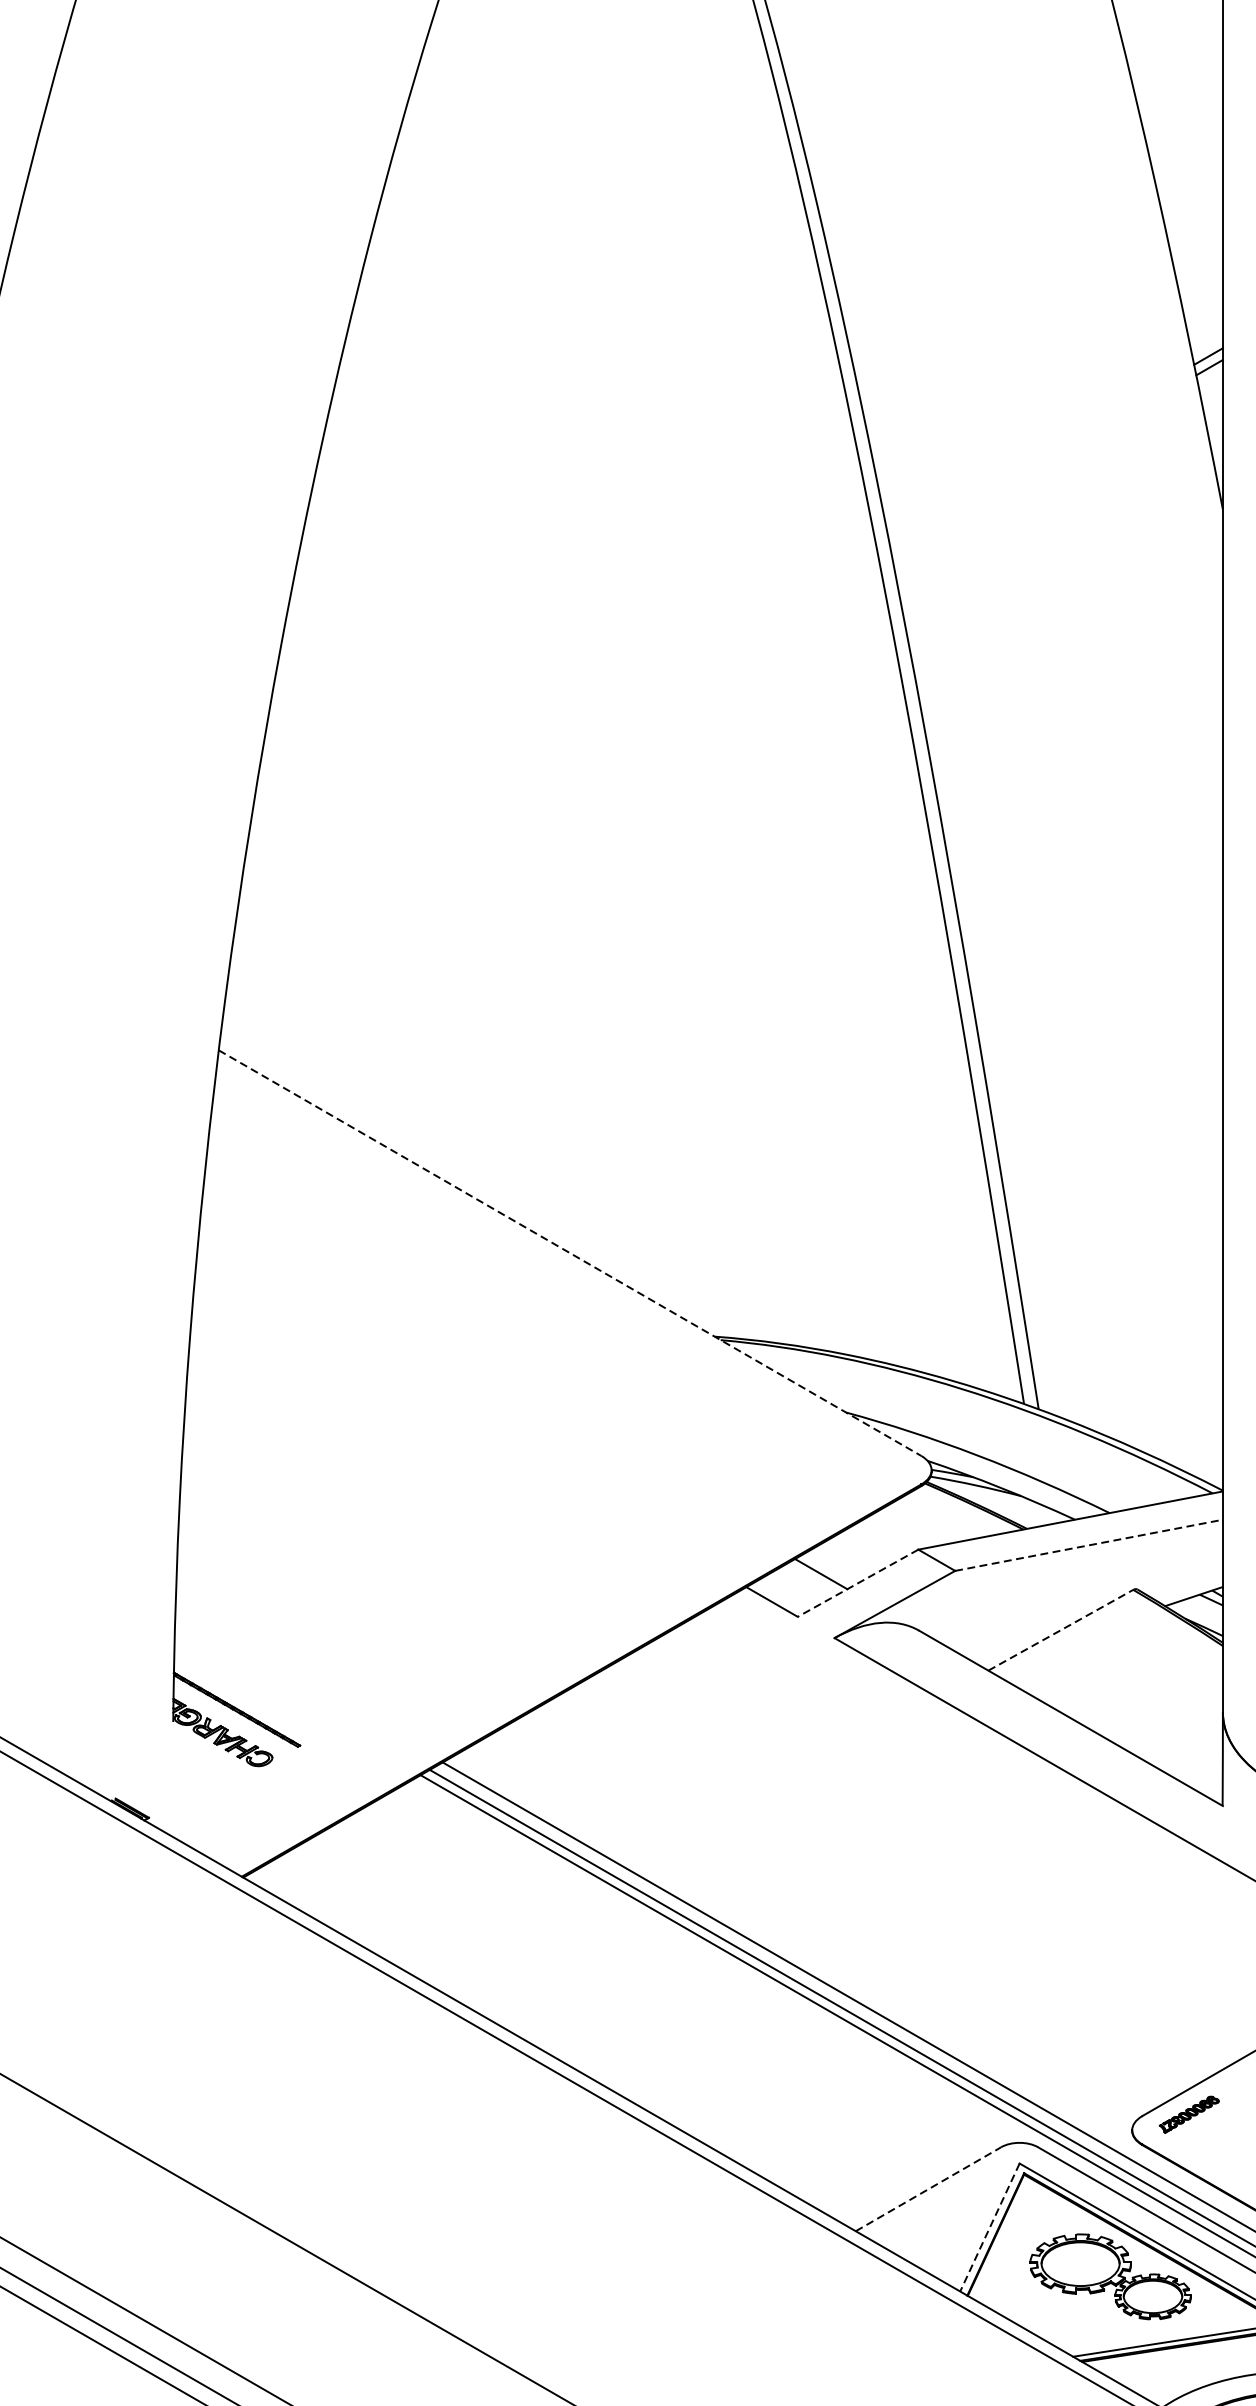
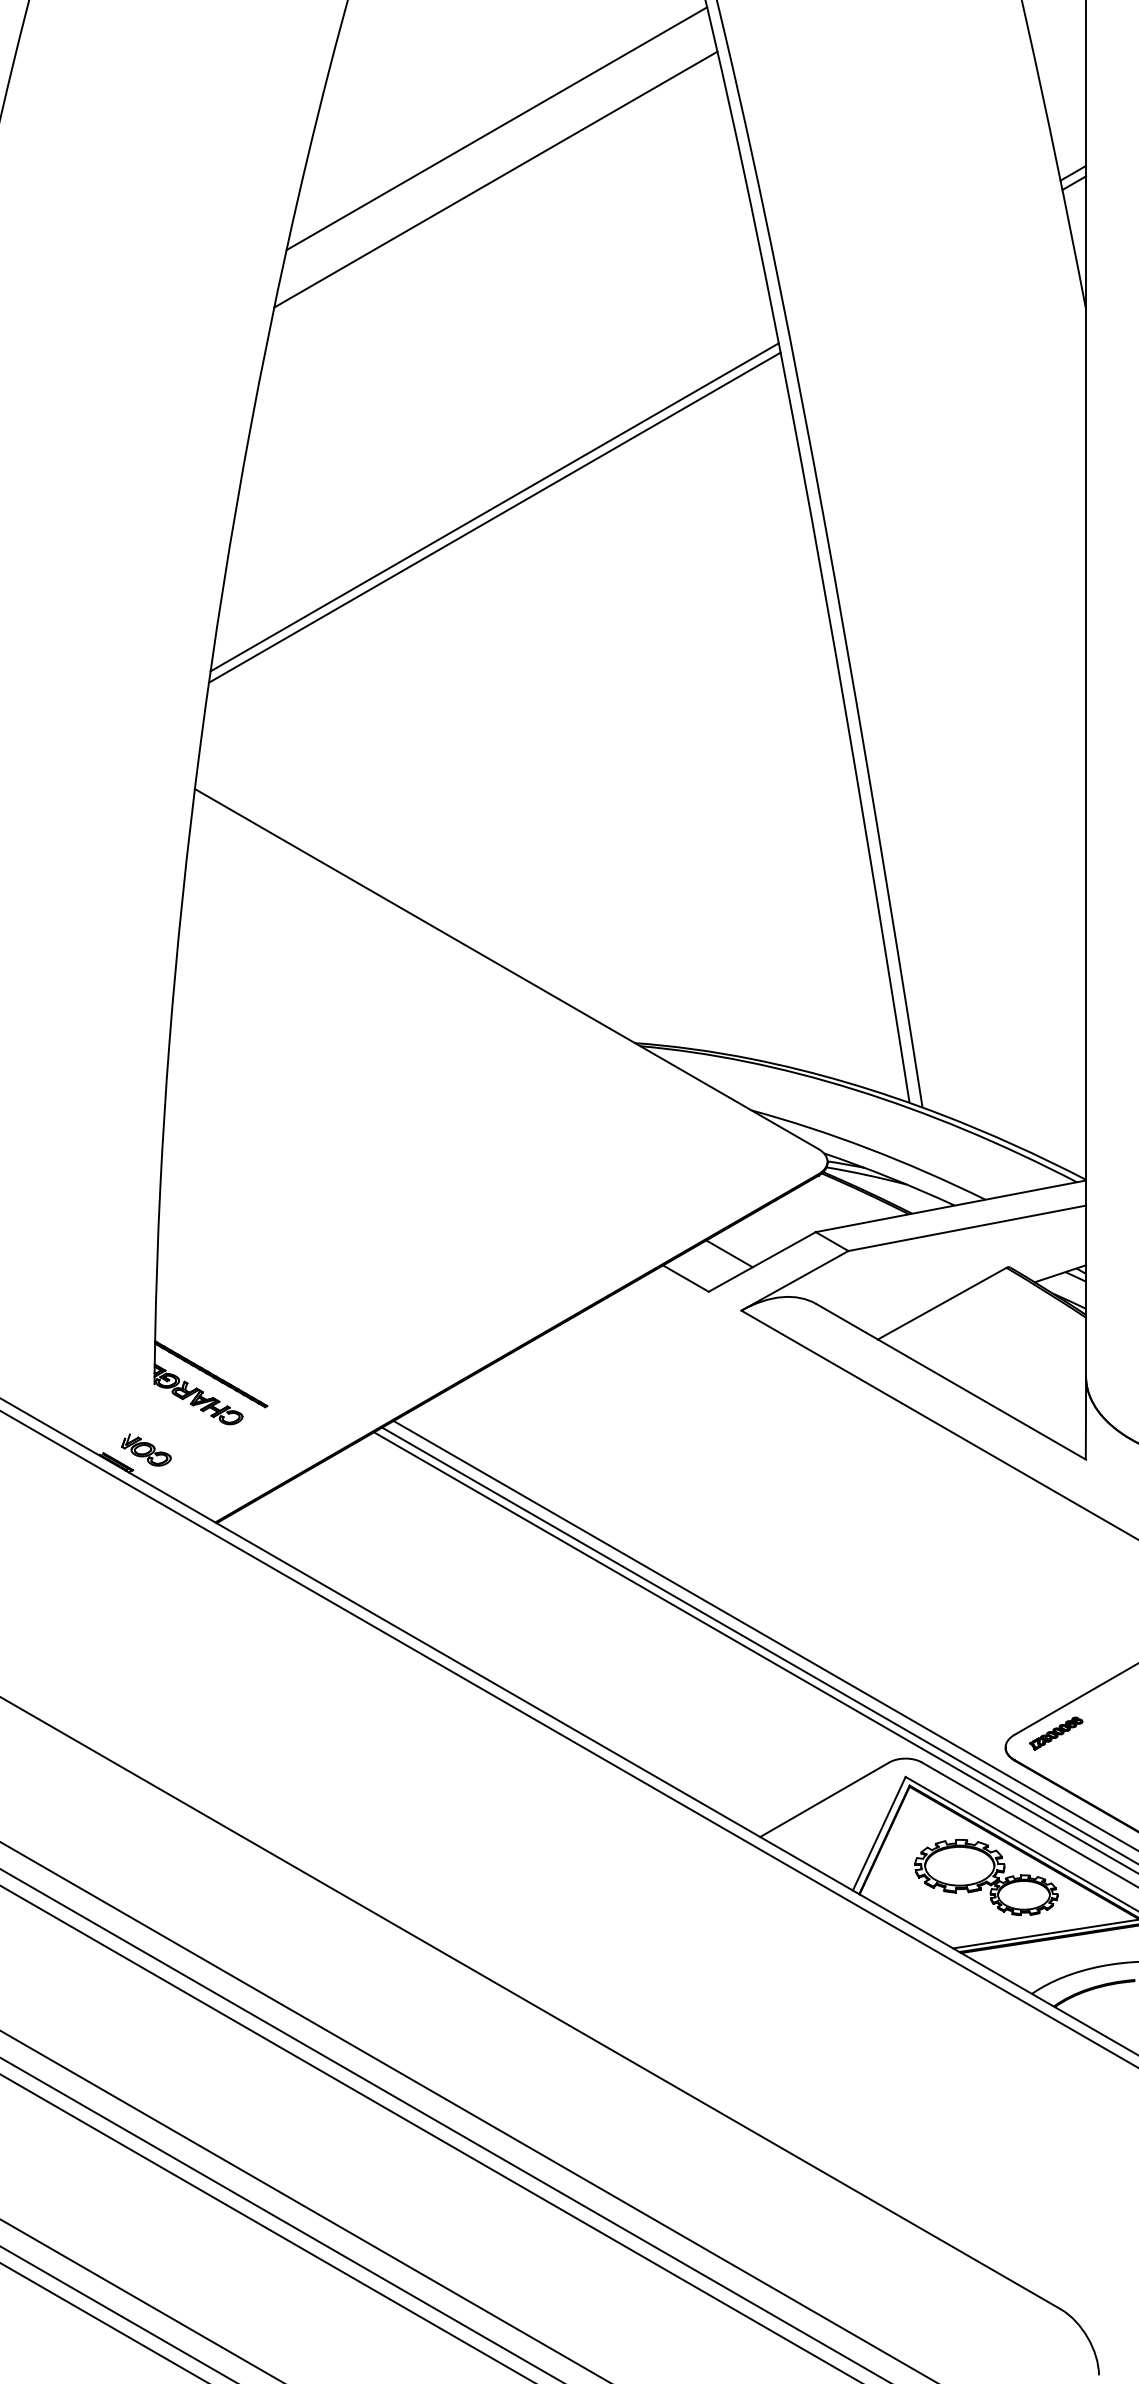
line: (558, 306) -> (496, 128), added
line: (557, 363) -> (495, 179), added
line: (556, 733) -> (494, 507), added
line: (556, 744) -> (494, 517), added
line: (571, 1253) -> (507, 969), dashed -> solid
line: (1089, 1545) -> (967, 1228), dashed -> solid
line: (857, 1583) -> (761, 1262), dashed -> solid
line: (1061, 1630) -> (942, 1303), dashed -> solid
part: (164, 1794) -> (146, 1449), added
line: (928, 2188) -> (824, 1799), dashed -> solid
line: (990, 2227) -> (879, 1833), dashed -> solid

